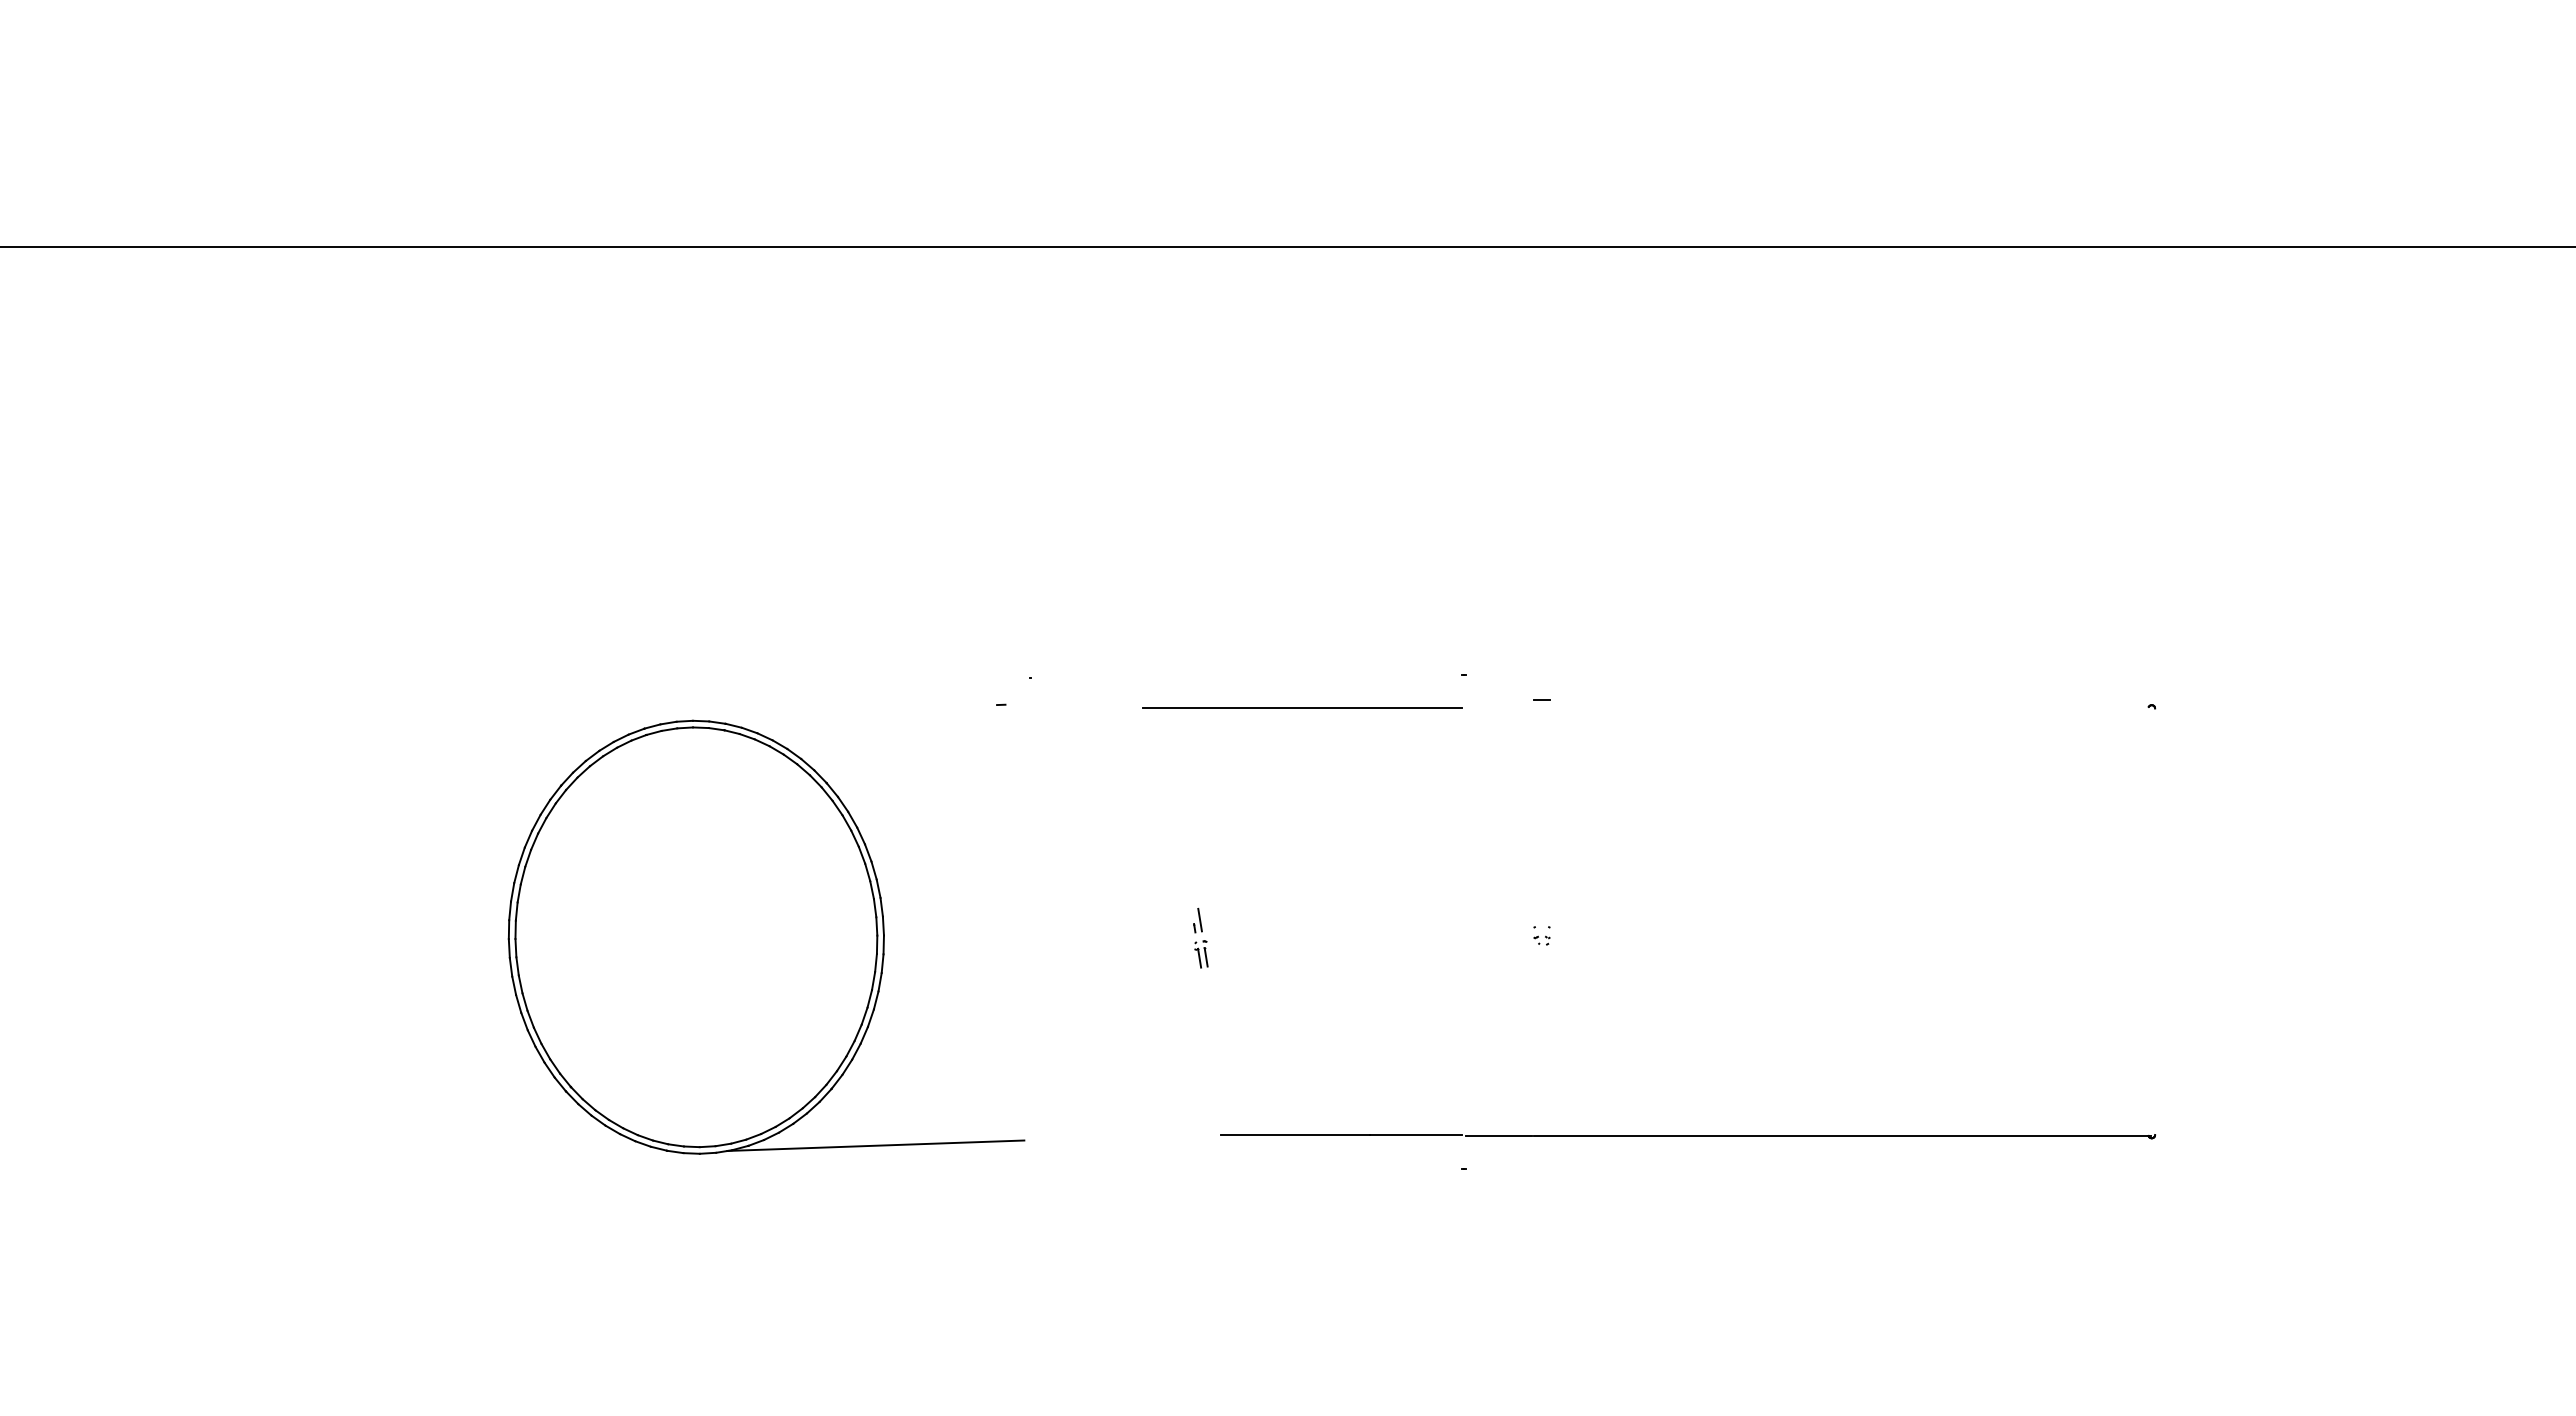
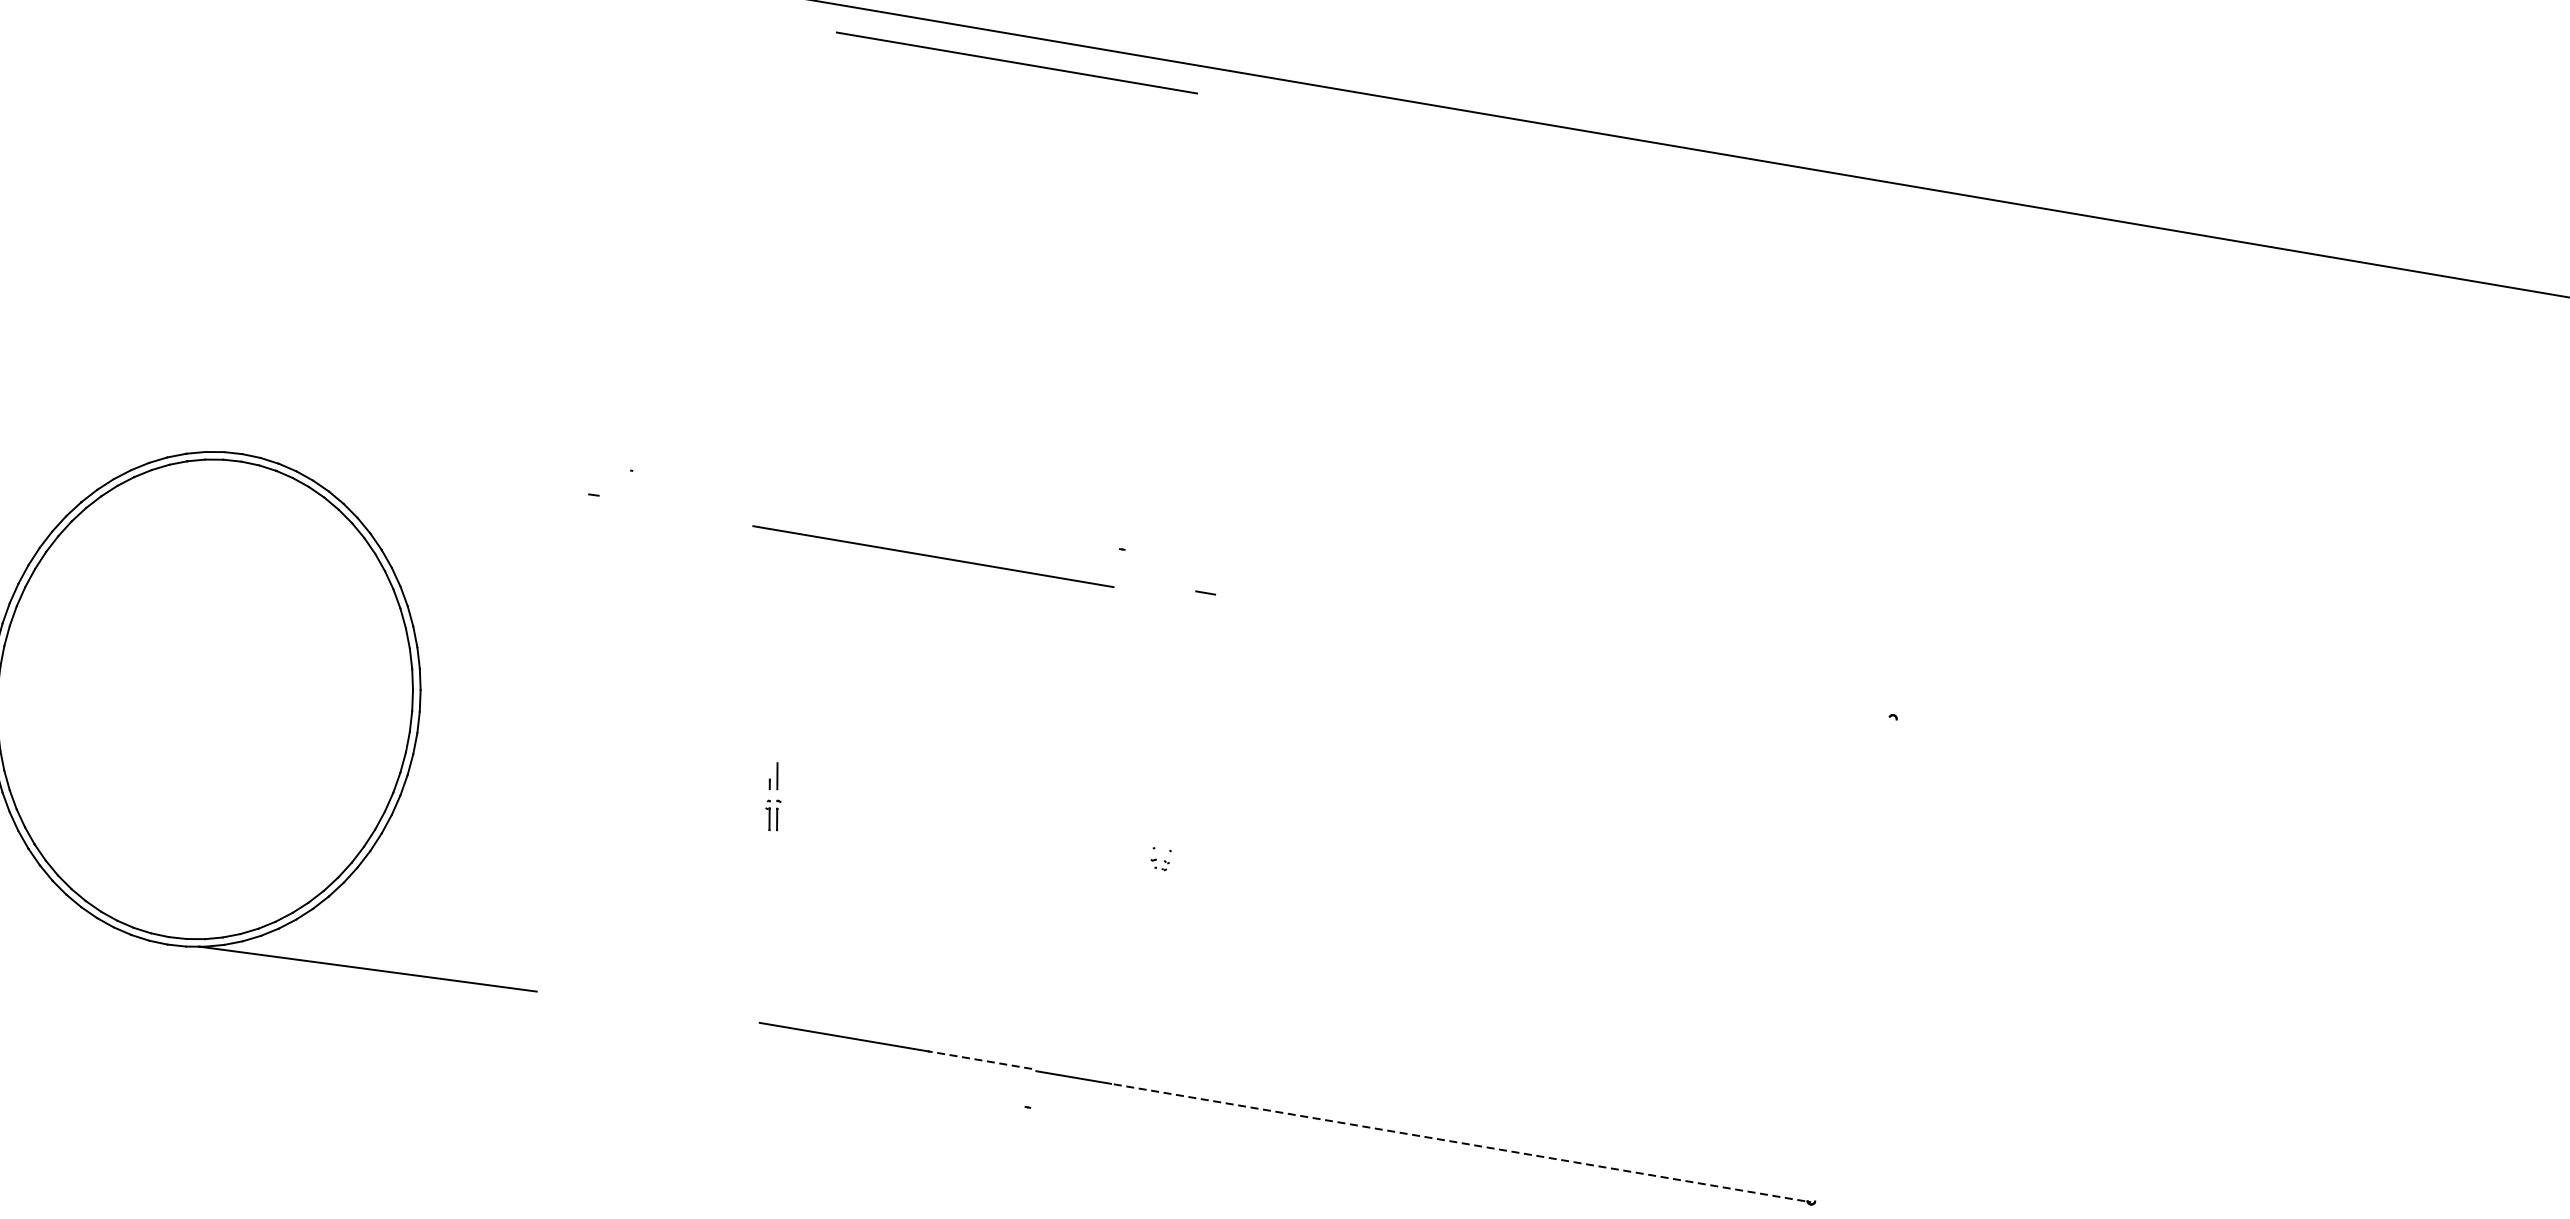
line: (1302, 270) -> (1017, 61), added
line: (1416, 1134) -> (980, 1059), solid -> dashed
line: (1842, 1136) -> (1461, 1143), solid -> dashed

